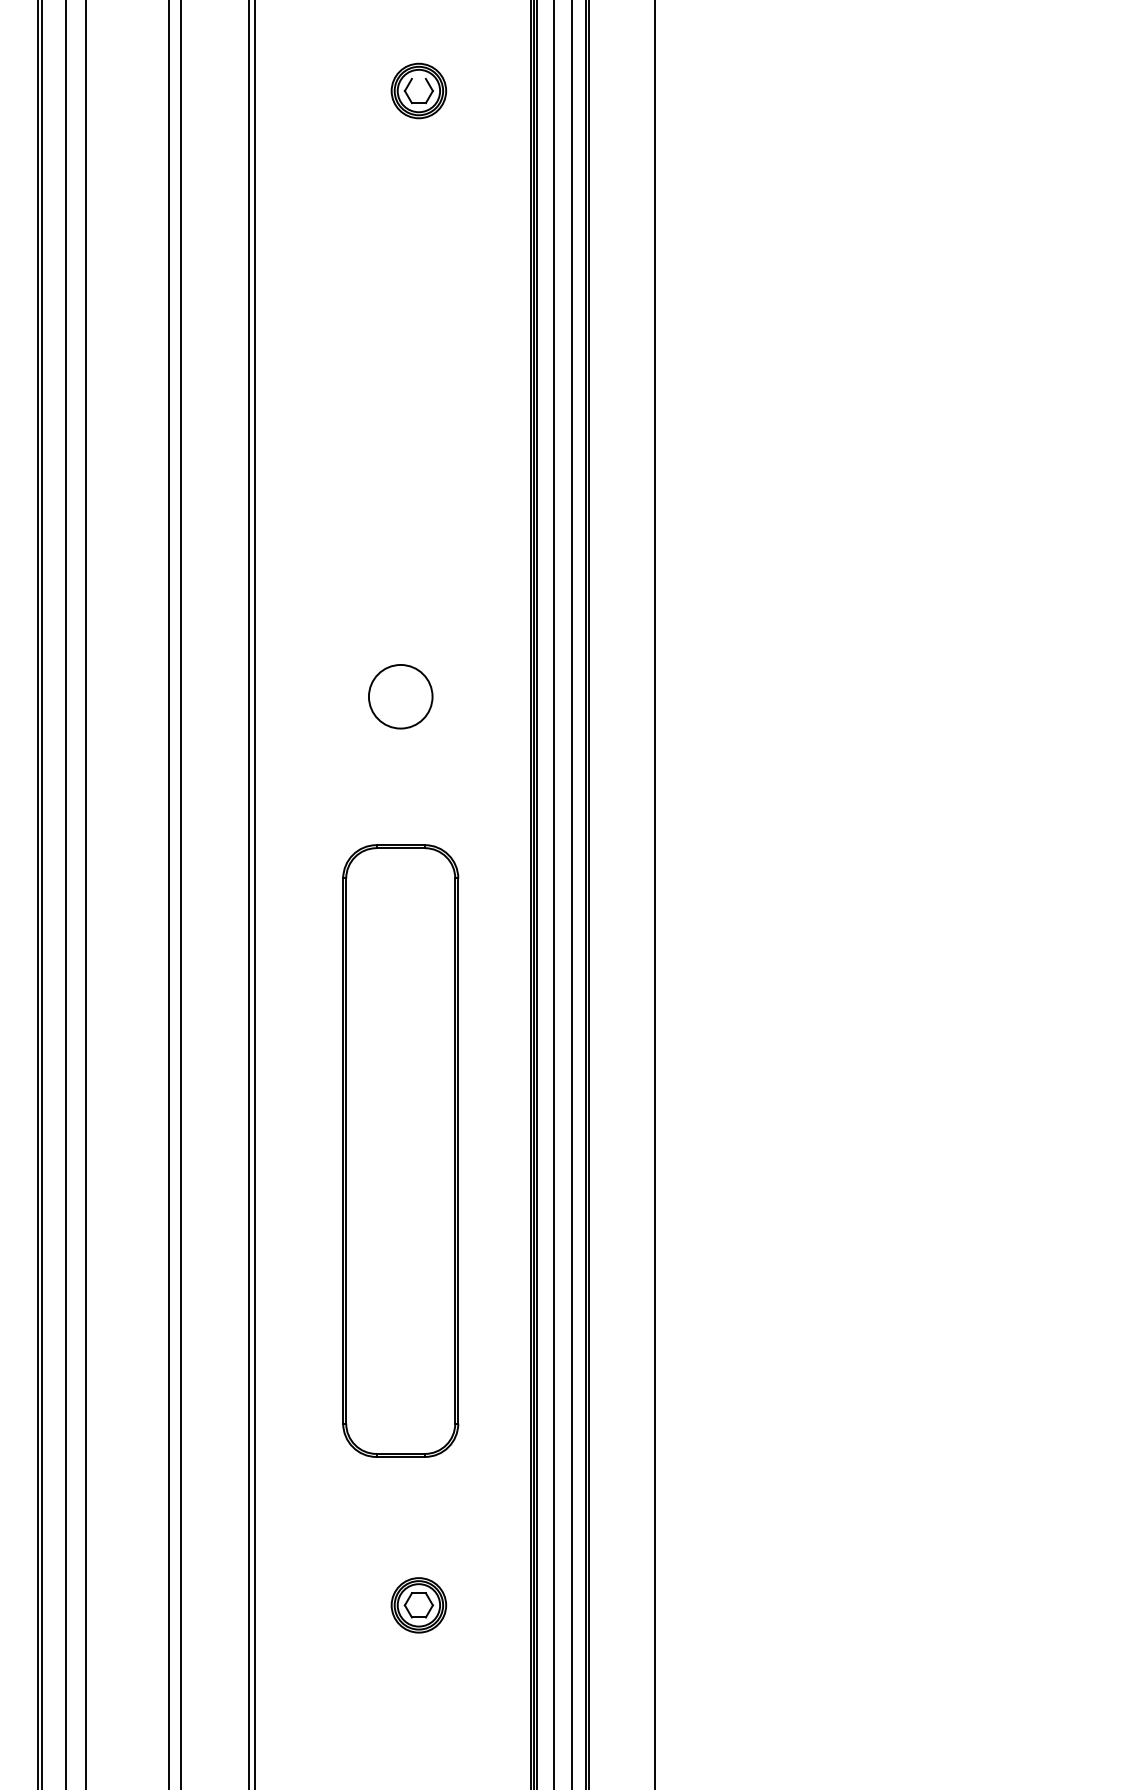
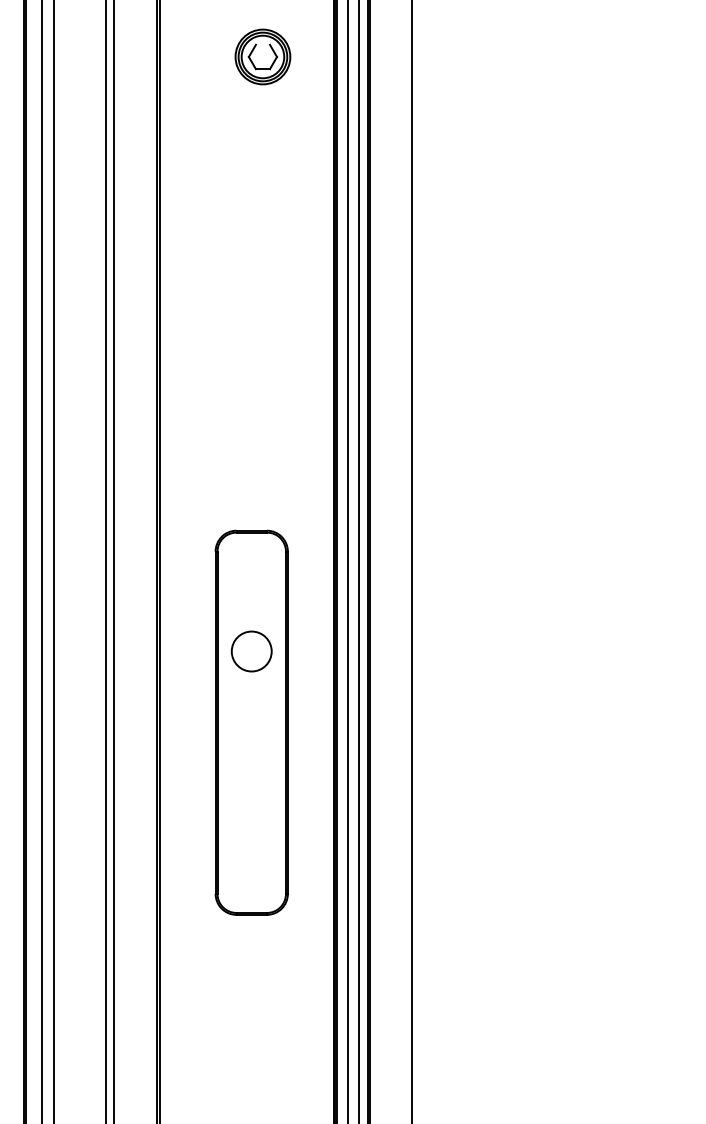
part: (419, 91) -> (263, 57), size x1.6
circle: (400, 696) -> (251, 651), moved
part: (419, 1604) -> (263, 1007), removed

